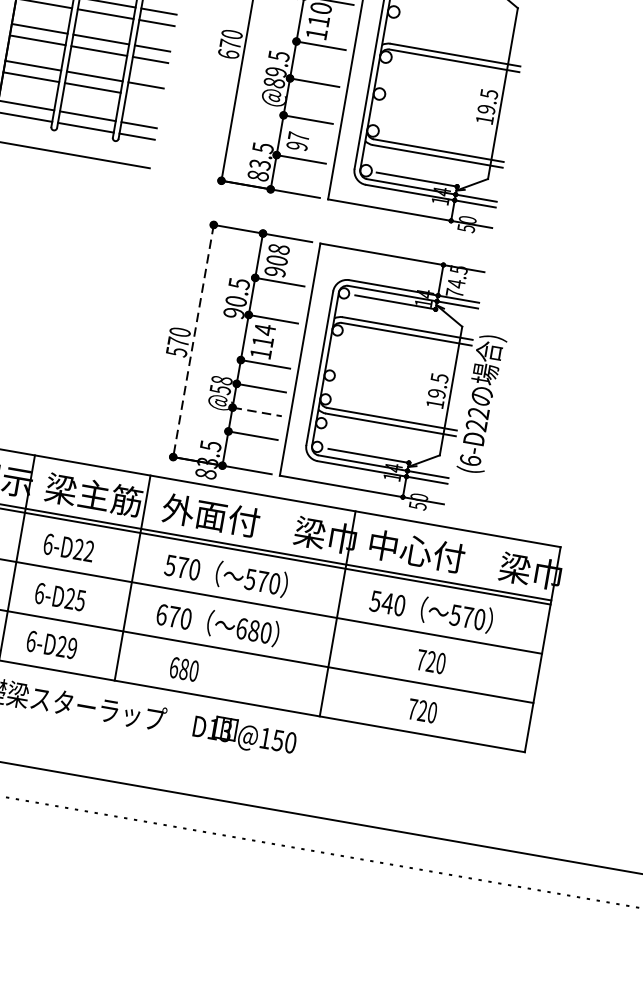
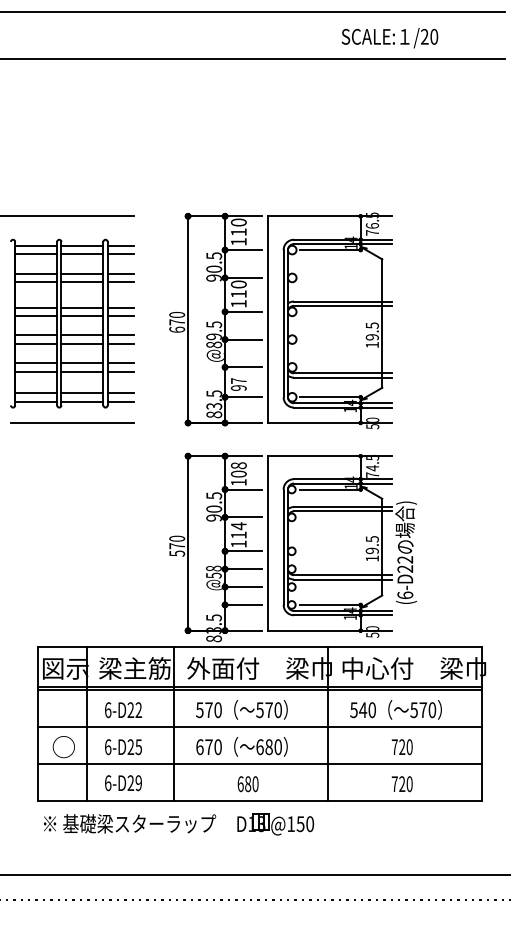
line: (143, 96) -> (120, 371), added
text: (274, 271) -> (238, 482), 908 -> 108
line: (194, 341) -> (188, 543), dashed -> solid
line: (258, 412) -> (244, 587), dashed -> solid
text: (183, 669) -> (247, 784), moved

